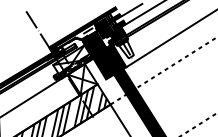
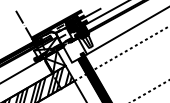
hatch: (104, 54) -> (71, 44), removed

